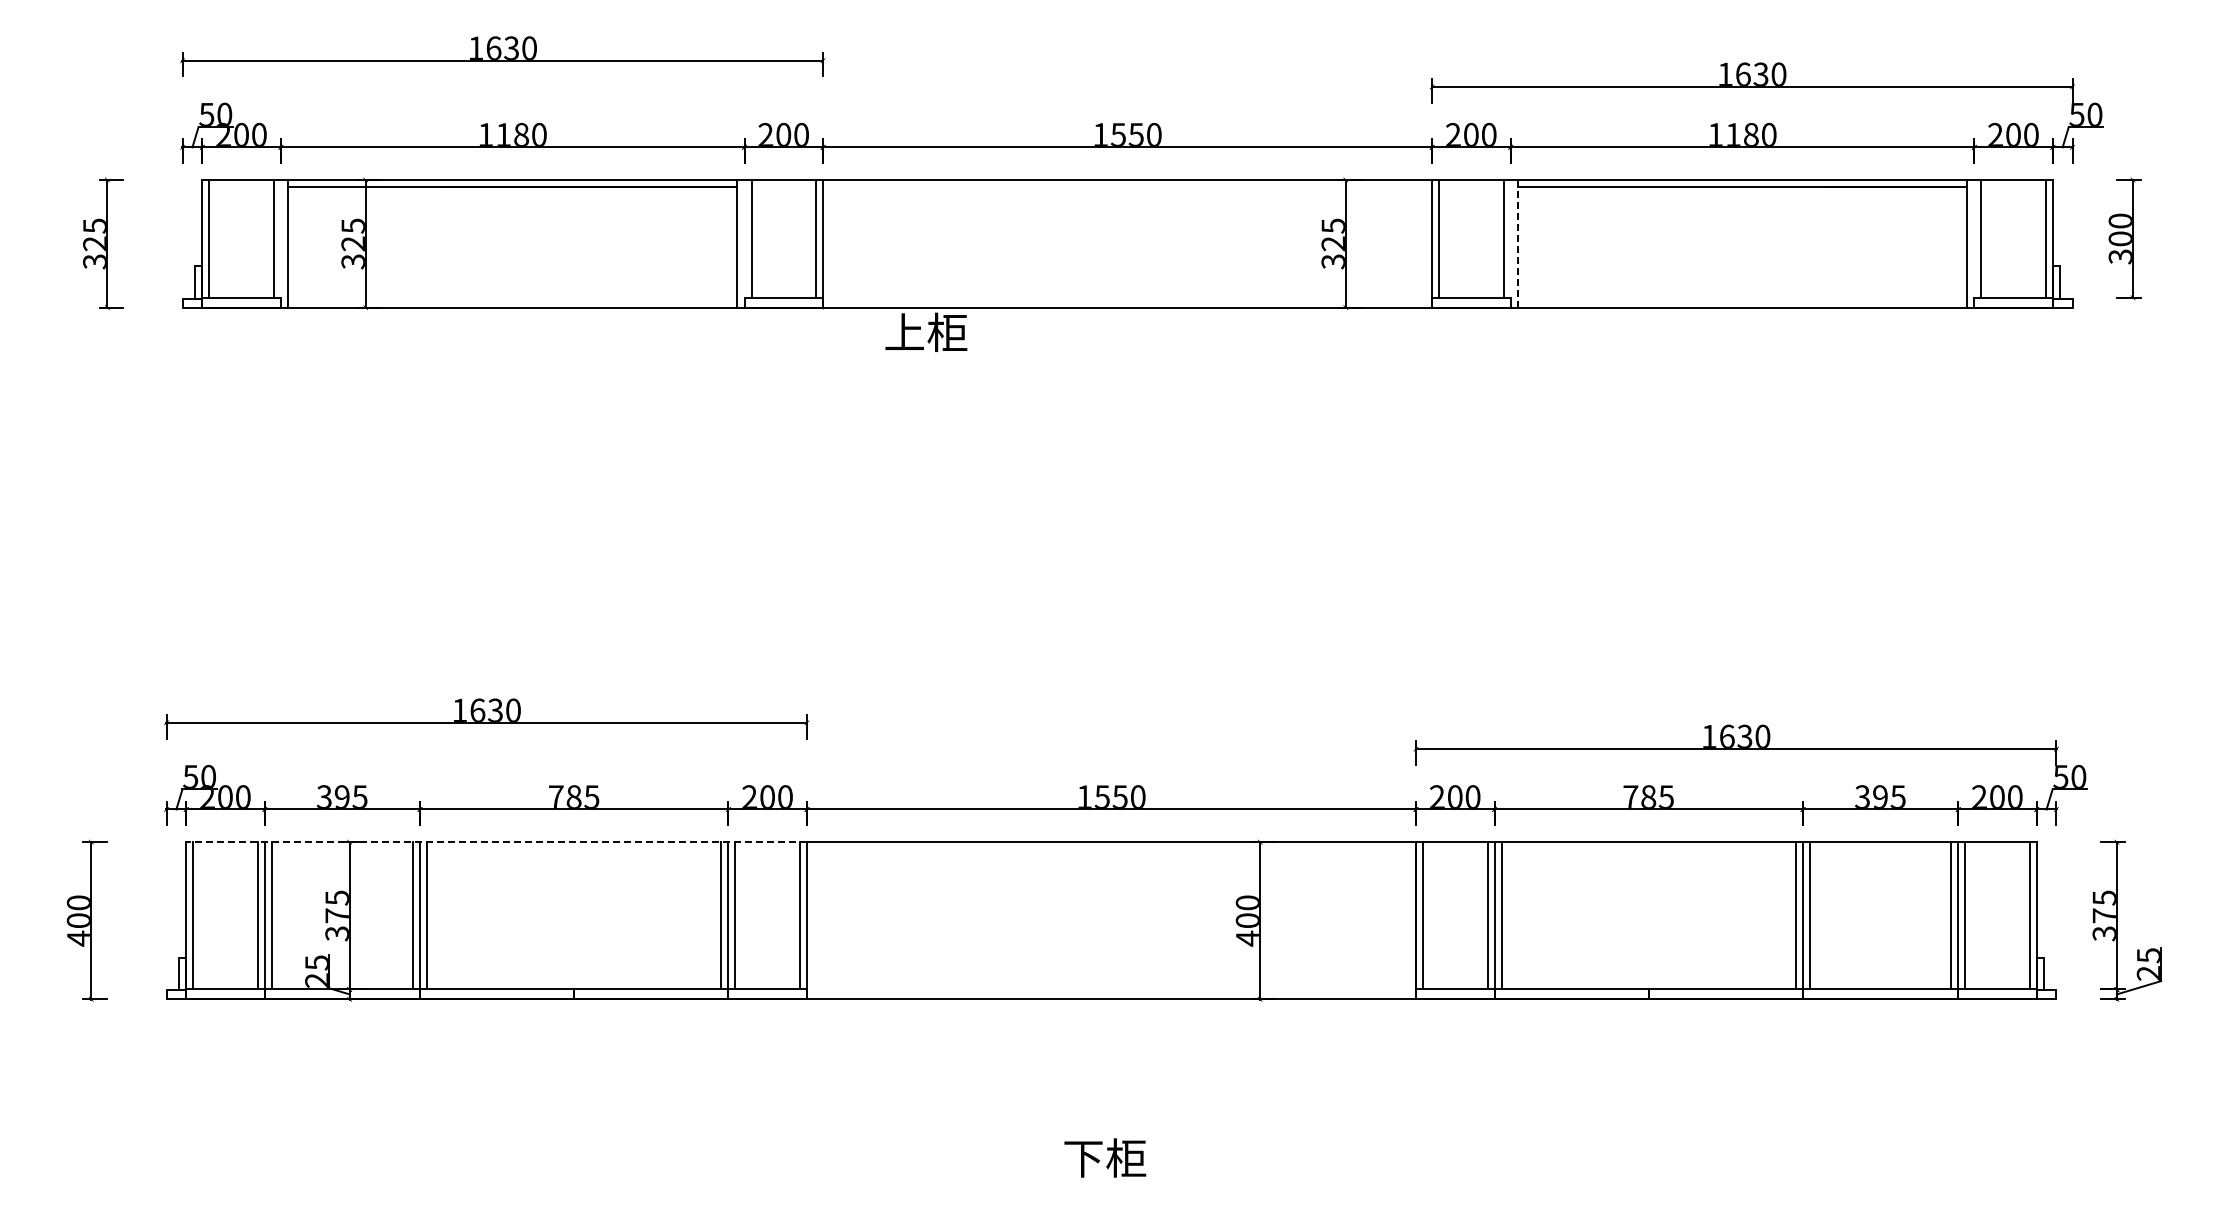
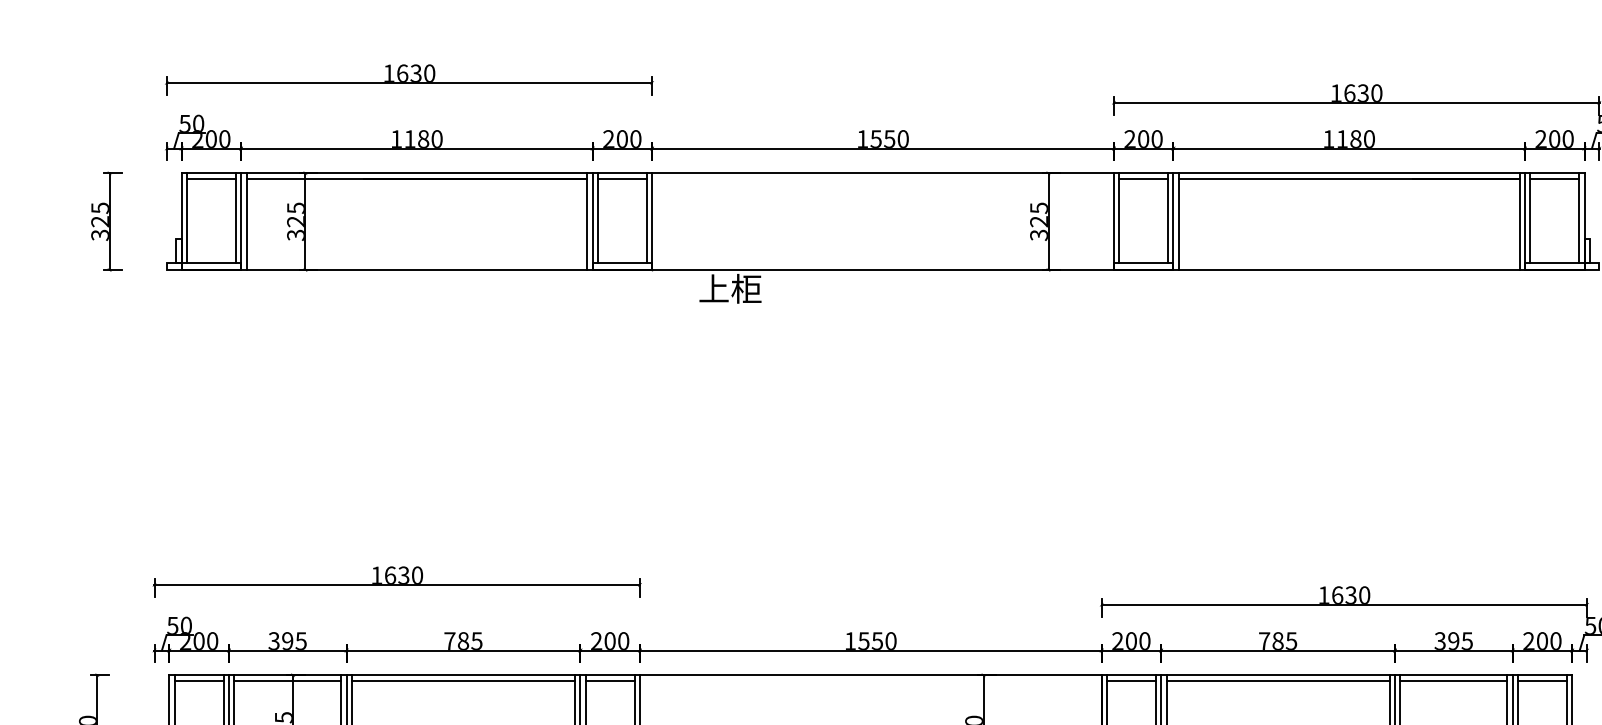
line: (241, 187) -> (211, 179), added
line: (783, 187) -> (622, 179), added
line: (1471, 187) -> (1143, 179), added
line: (2013, 187) -> (1554, 179), added
line: (280, 243) -> (240, 221), added
line: (744, 243) -> (592, 221), added
line: (1510, 243) -> (1173, 221), added
line: (1517, 243) -> (1178, 221), dashed -> solid
line: (1974, 243) -> (1525, 221), added
line: (496, 842) -> (404, 675), dashed -> solid
line: (225, 849) -> (199, 680), added
line: (341, 849) -> (287, 680), added
line: (574, 849) -> (463, 680), added
line: (767, 849) -> (610, 680), added
line: (1455, 849) -> (1131, 680), added
line: (1648, 849) -> (1277, 680), added
line: (1880, 849) -> (1453, 680), added
line: (1997, 849) -> (1542, 680), added

